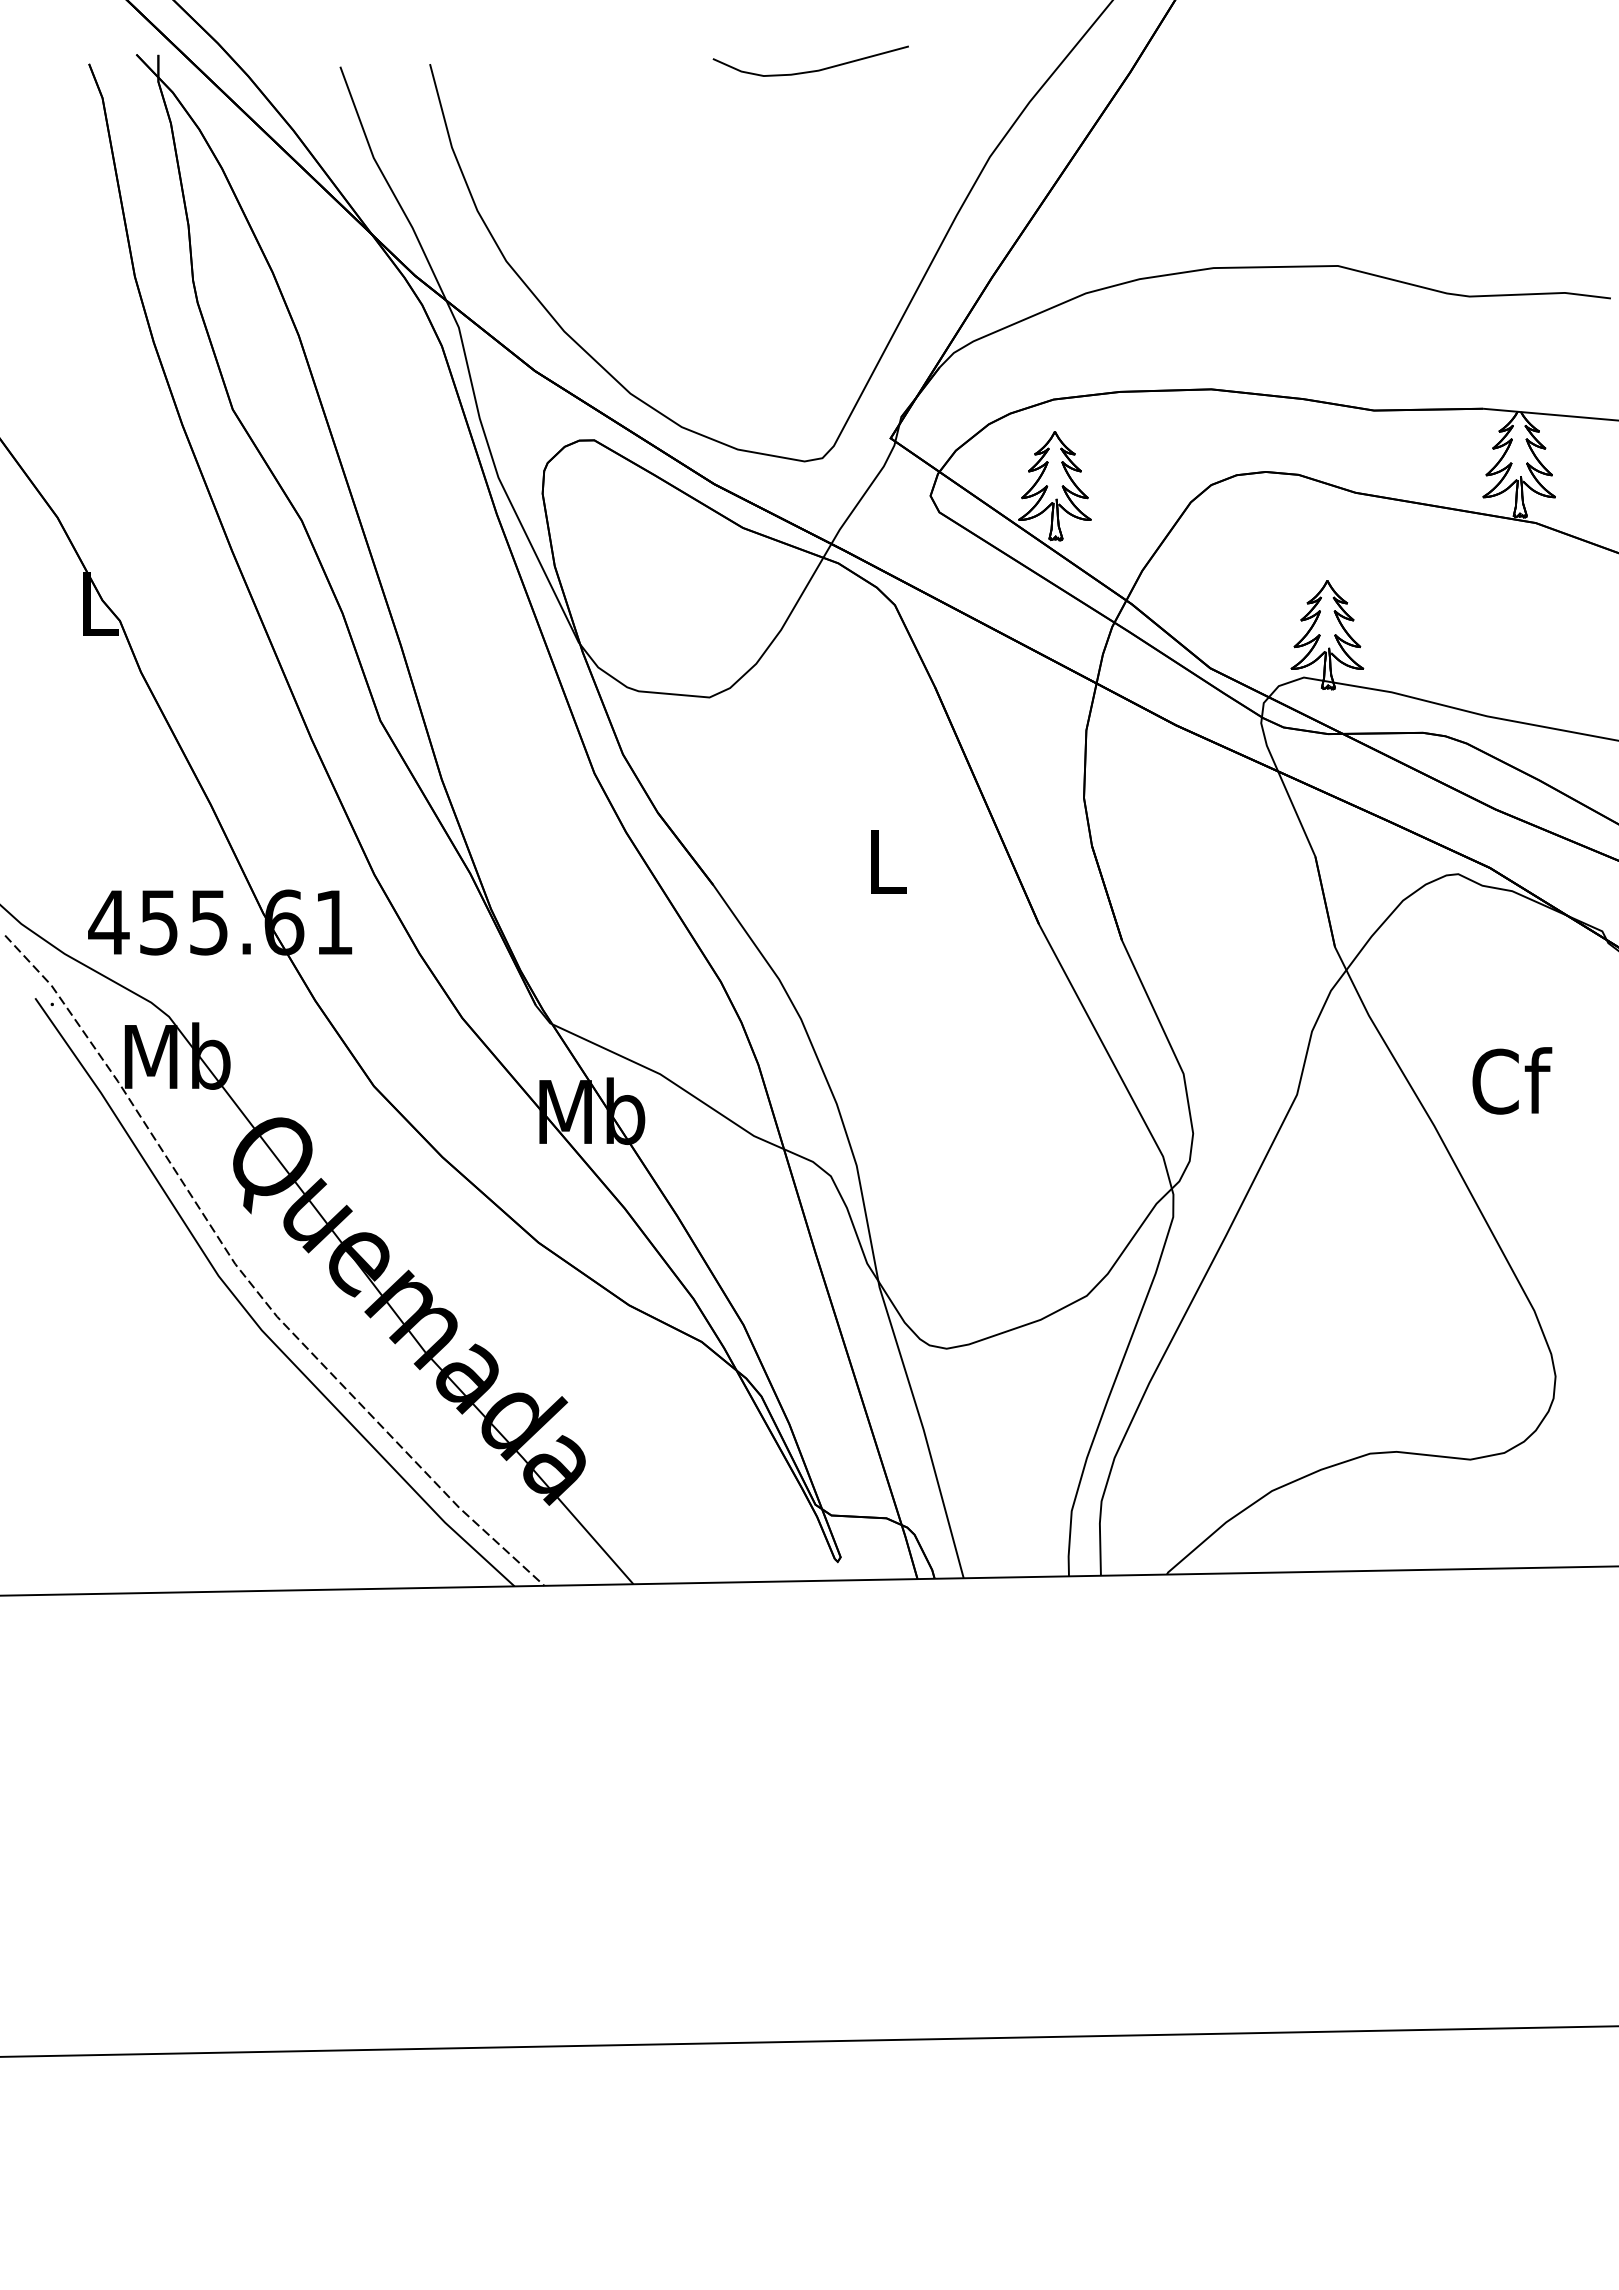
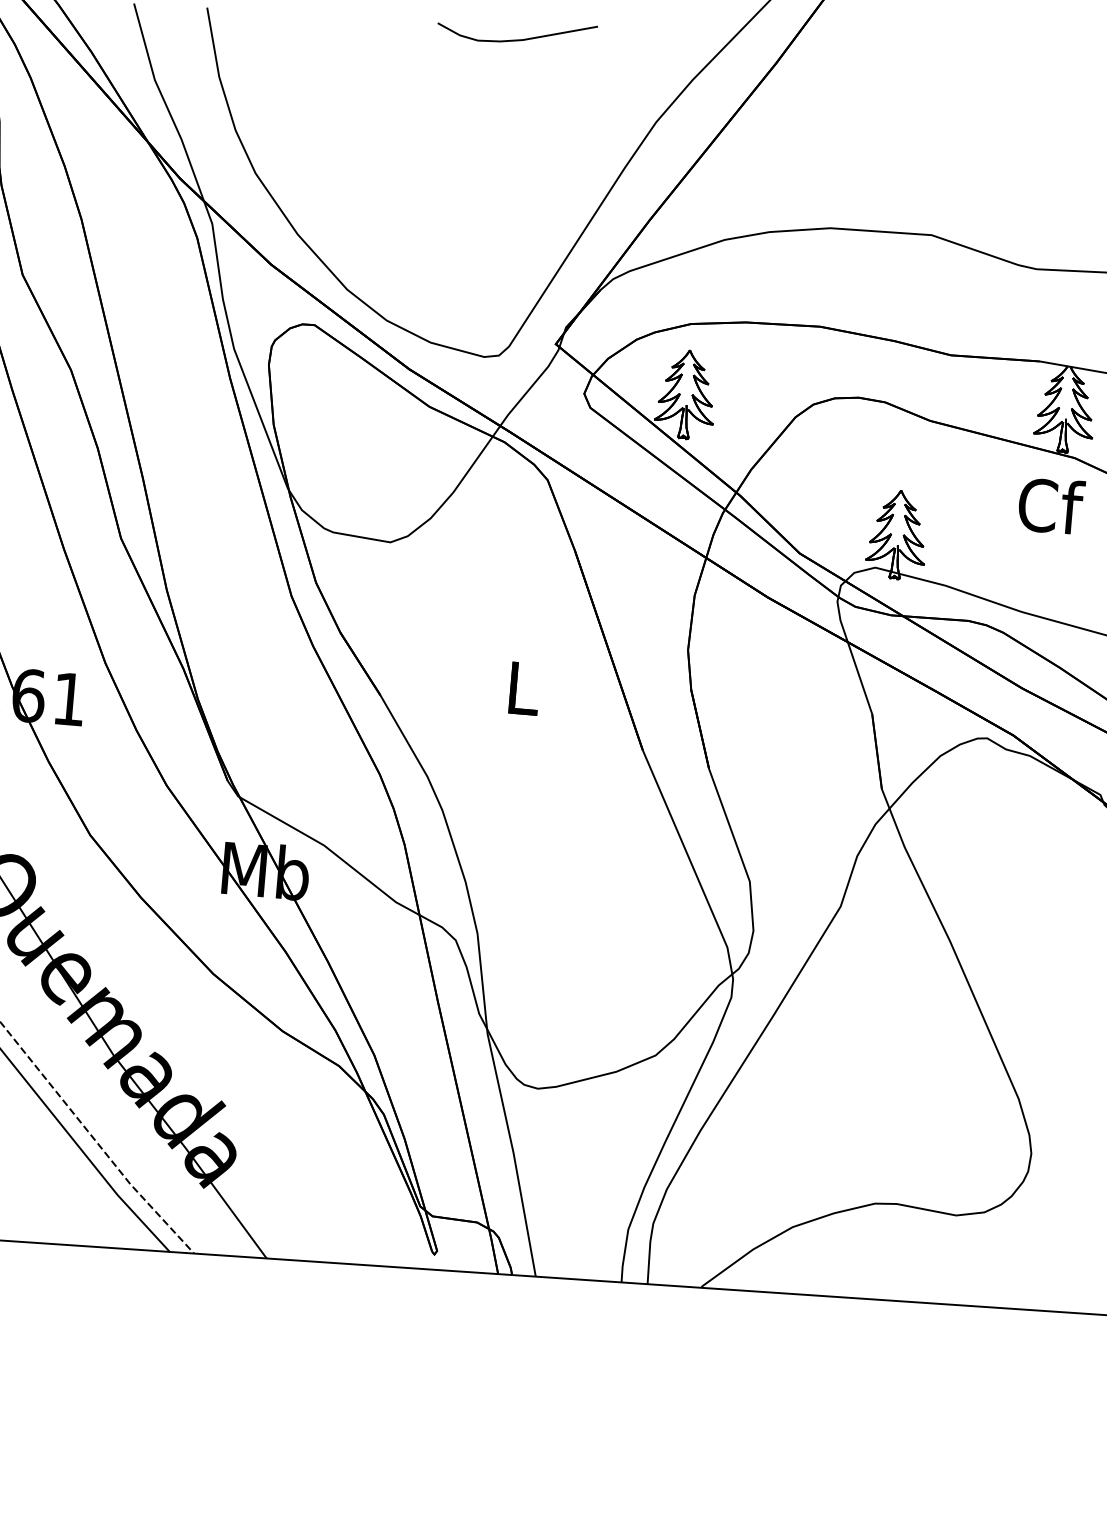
text: (1512, 1080) -> (1051, 505), moved

